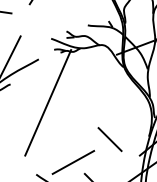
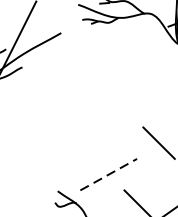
line: (48, 102) -> (74, 92), removed
line: (73, 162) -> (108, 174), solid -> dashed

